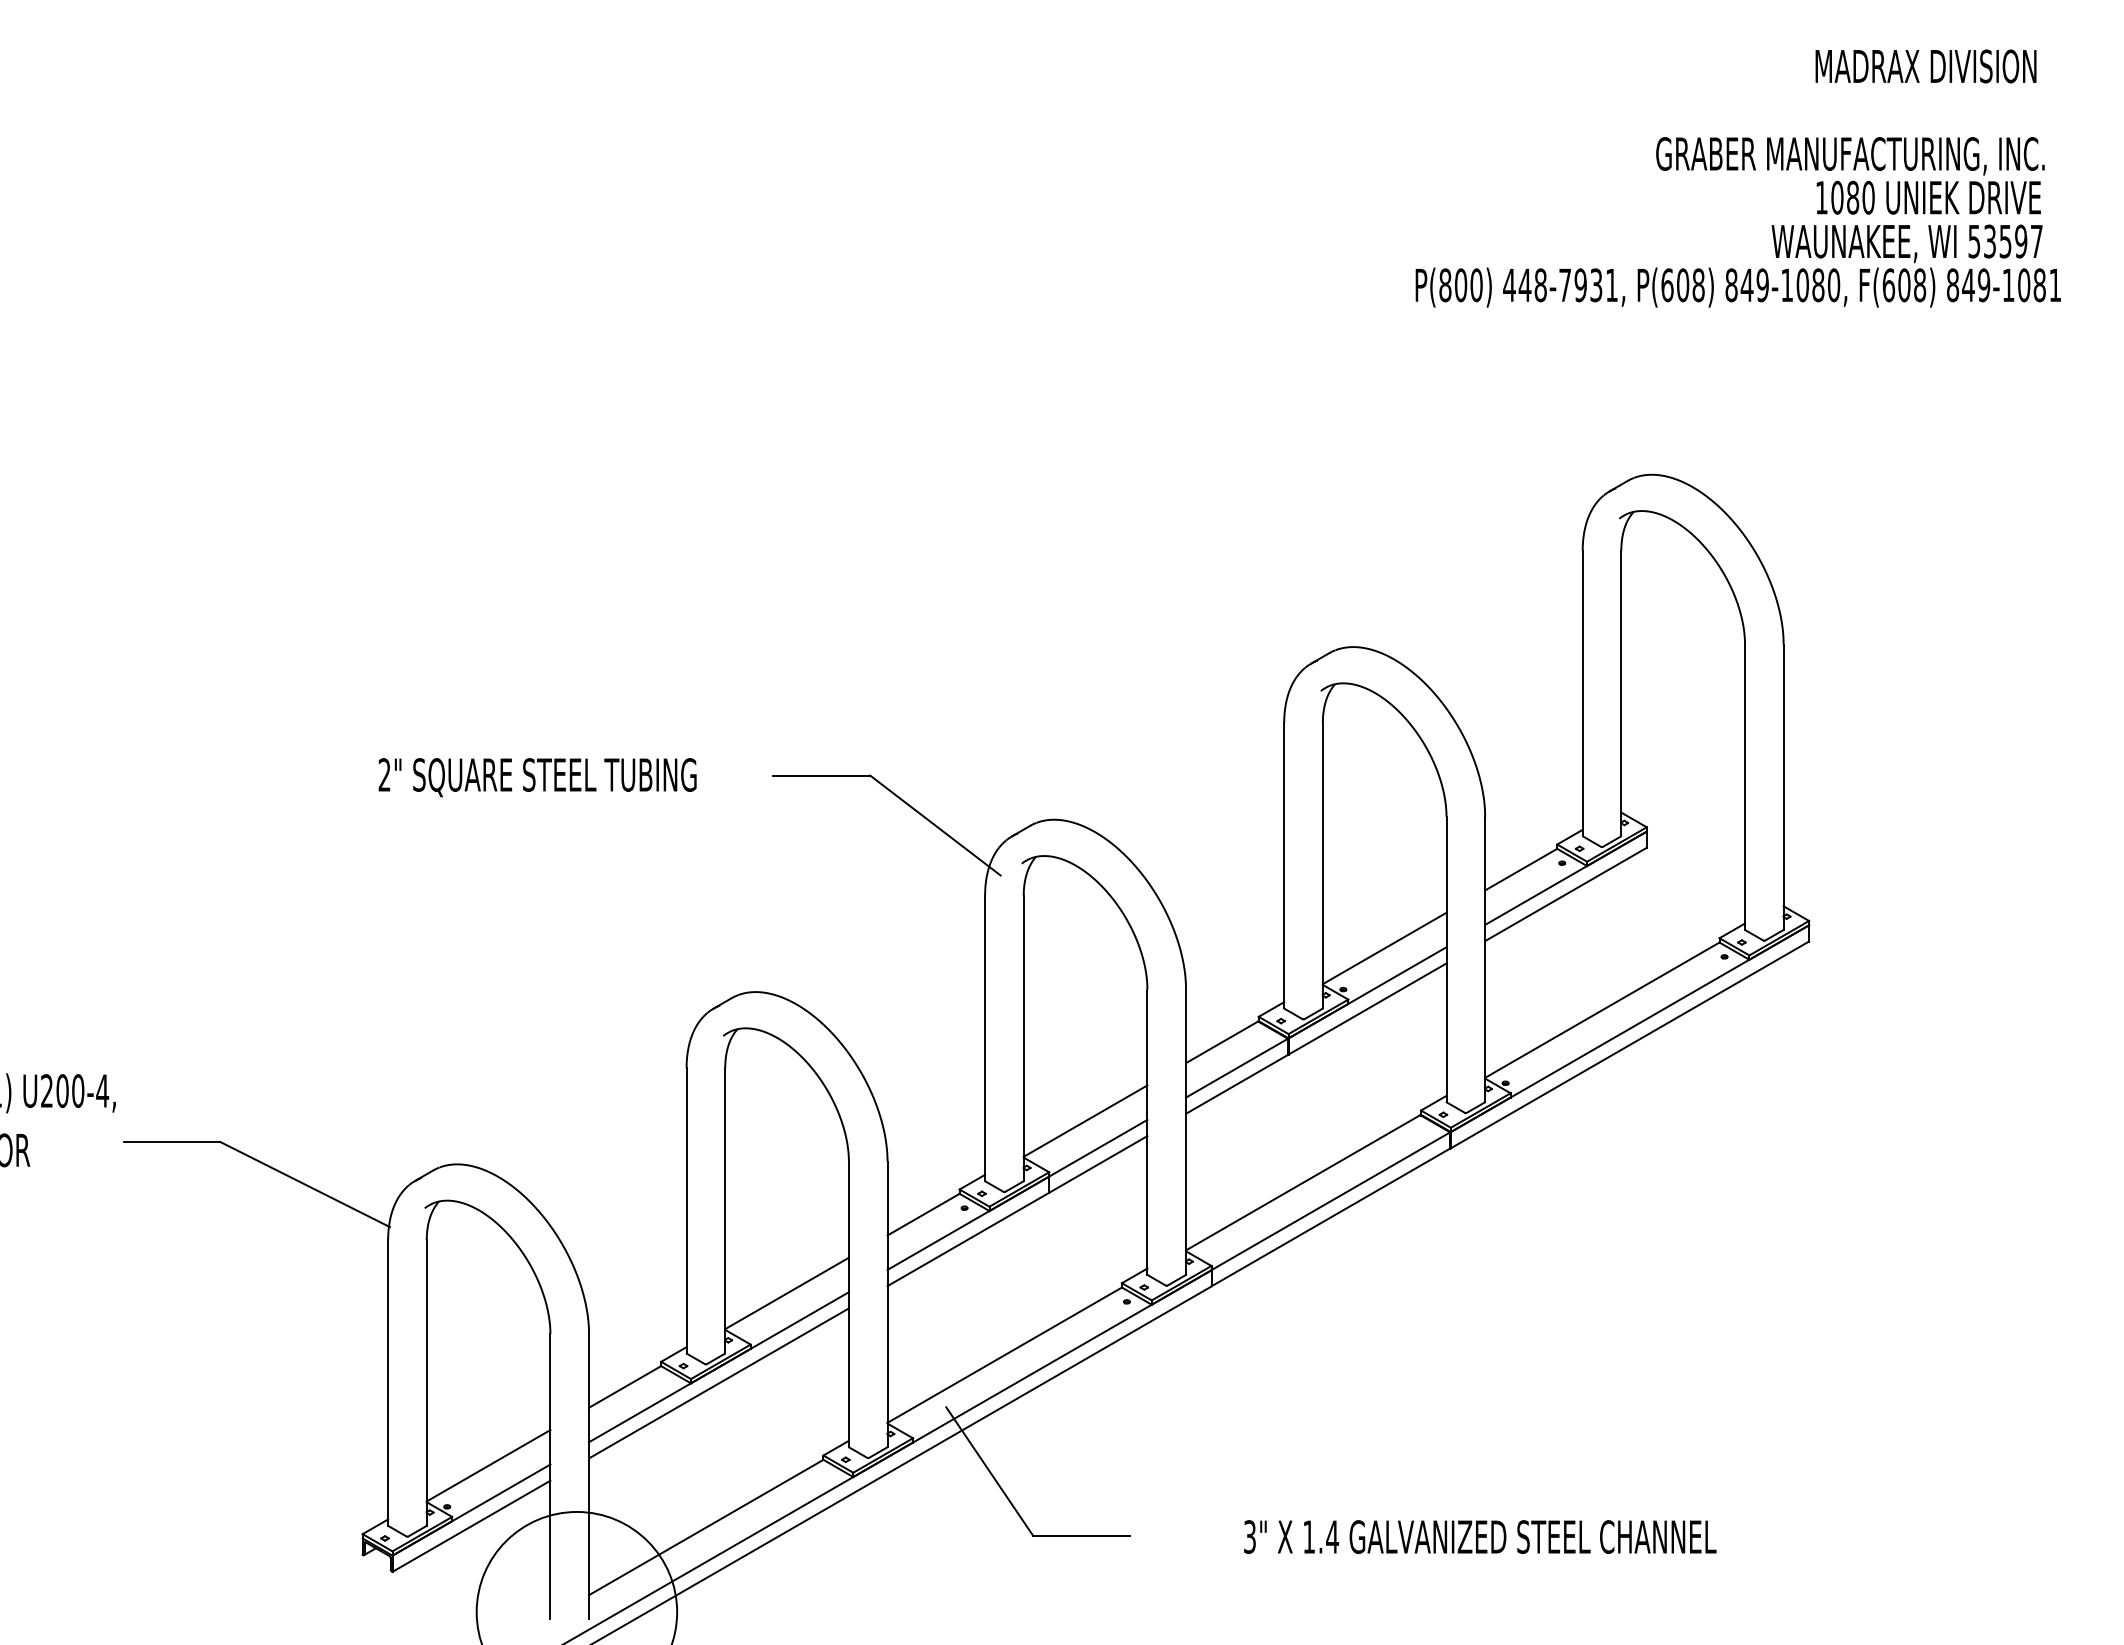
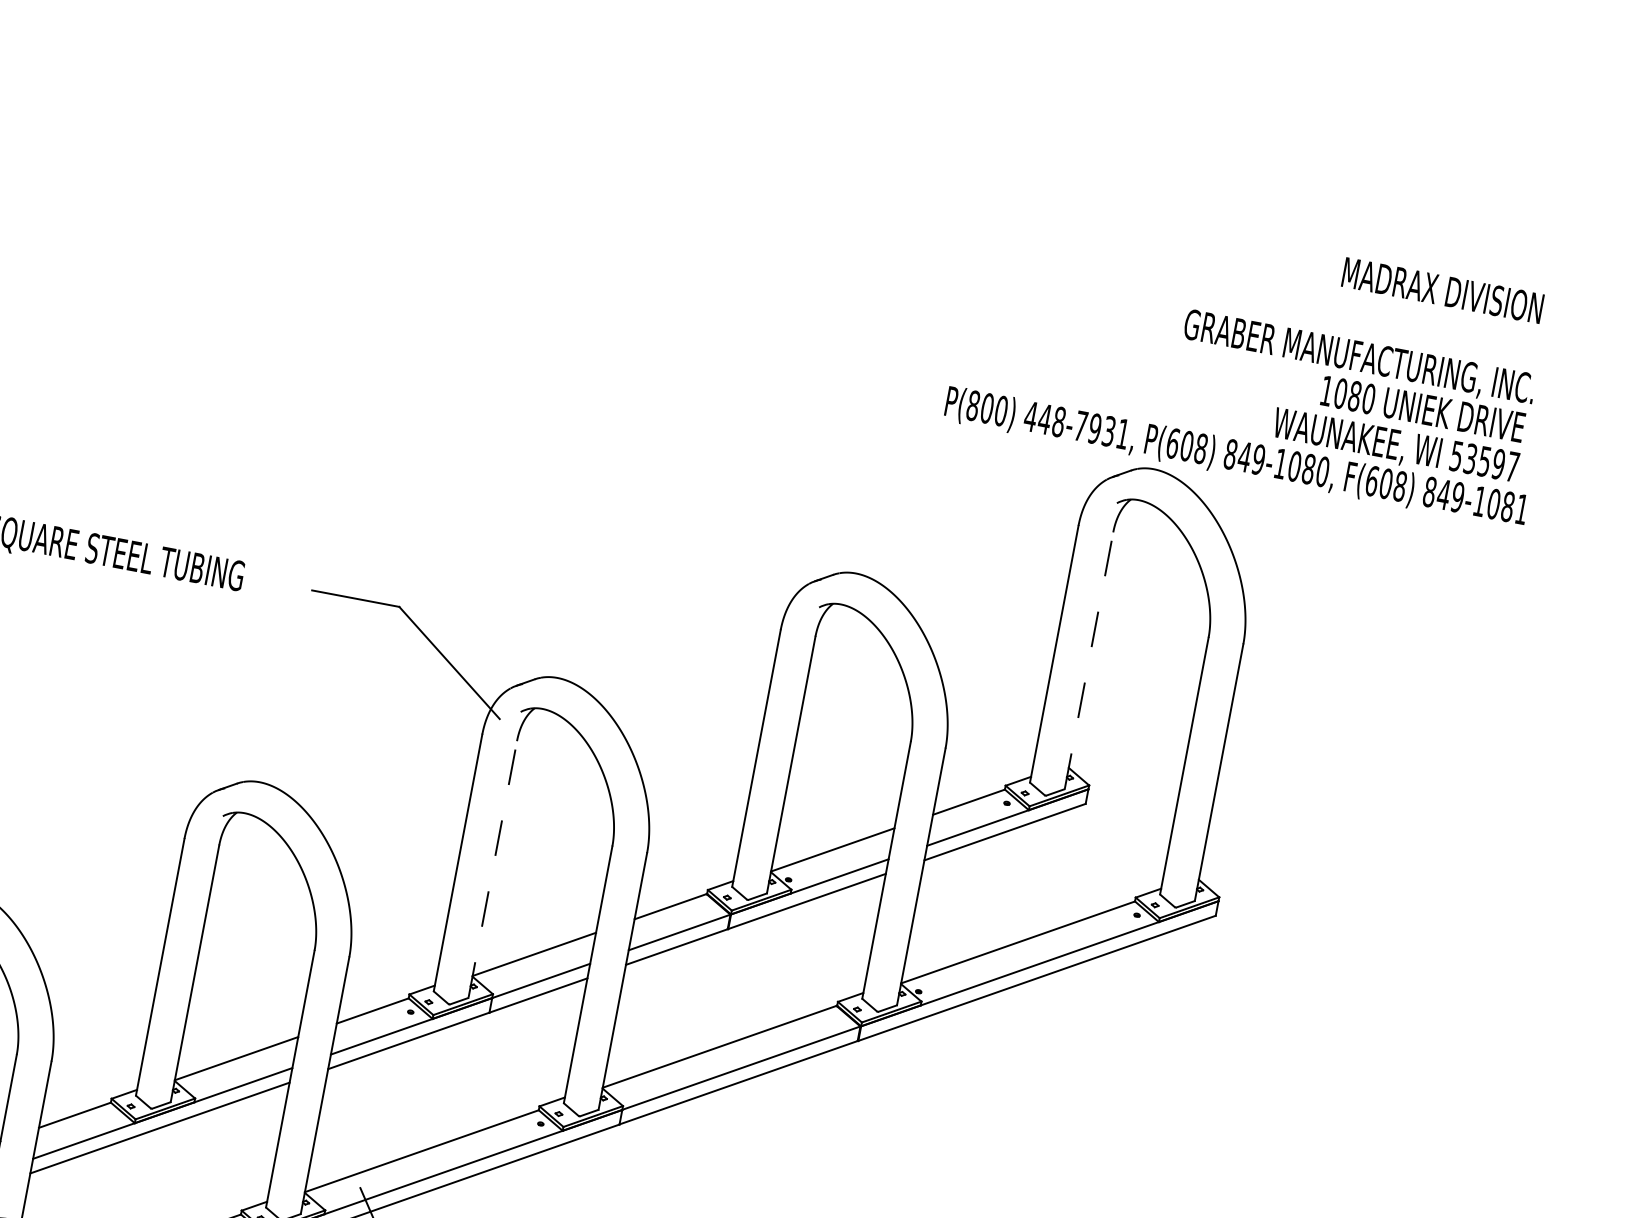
text: (1737, 178) -> (1254, 359), moved
line: (1621, 693) -> (1089, 660), solid -> dashed
line: (1023, 1038) -> (492, 869), solid -> dashed

